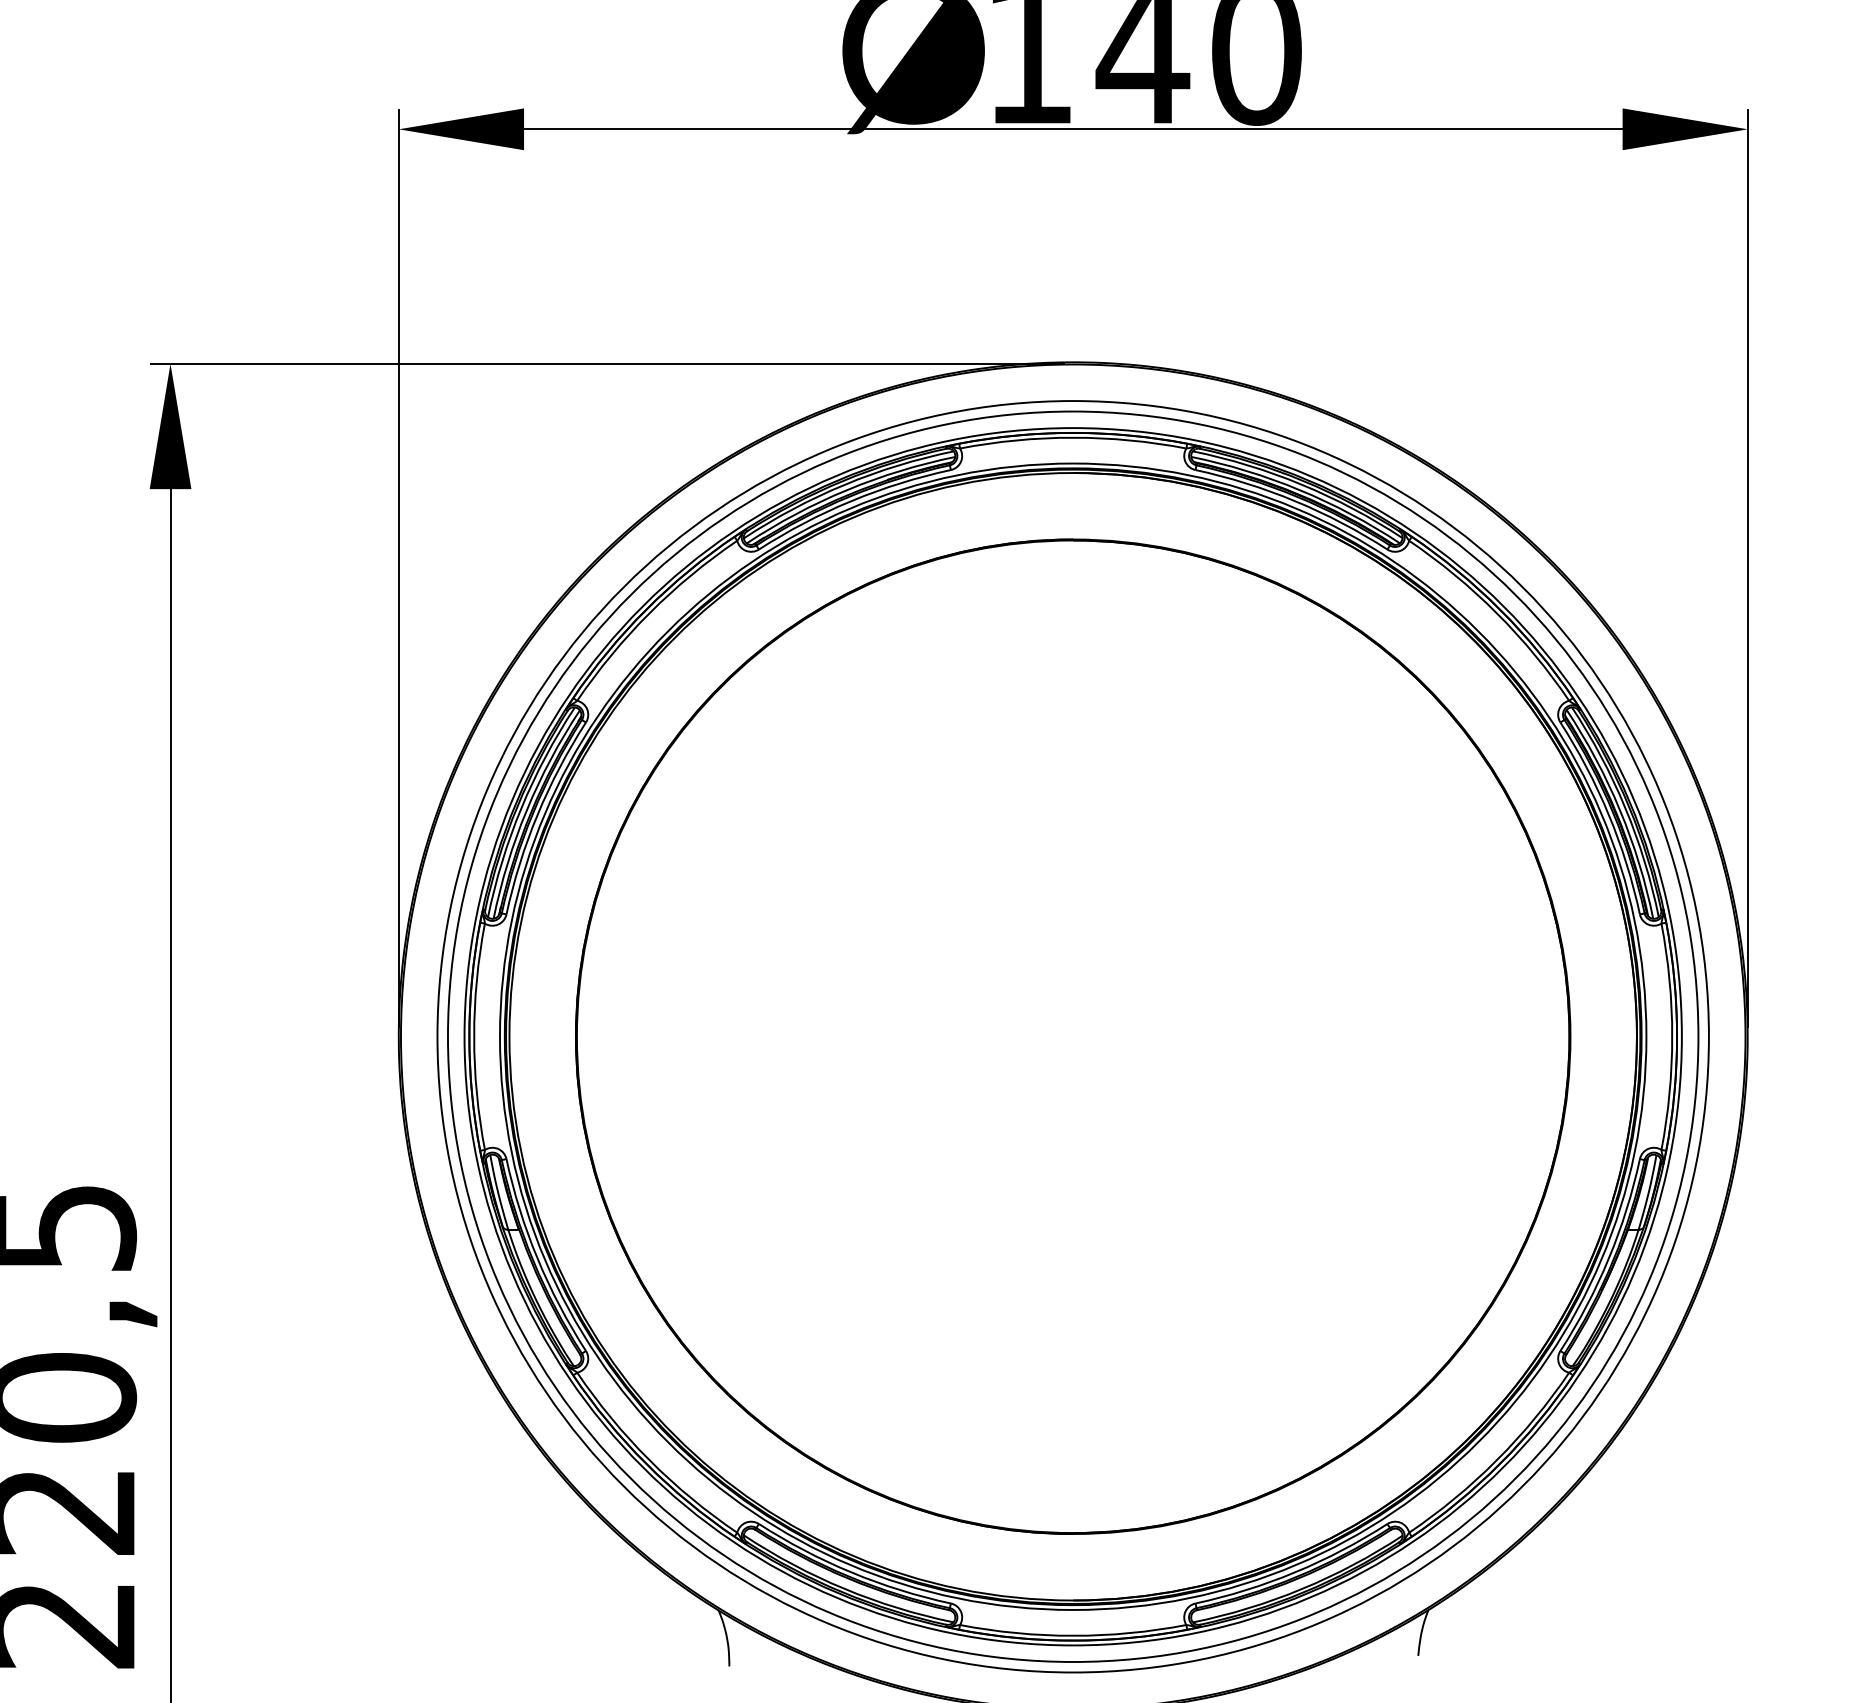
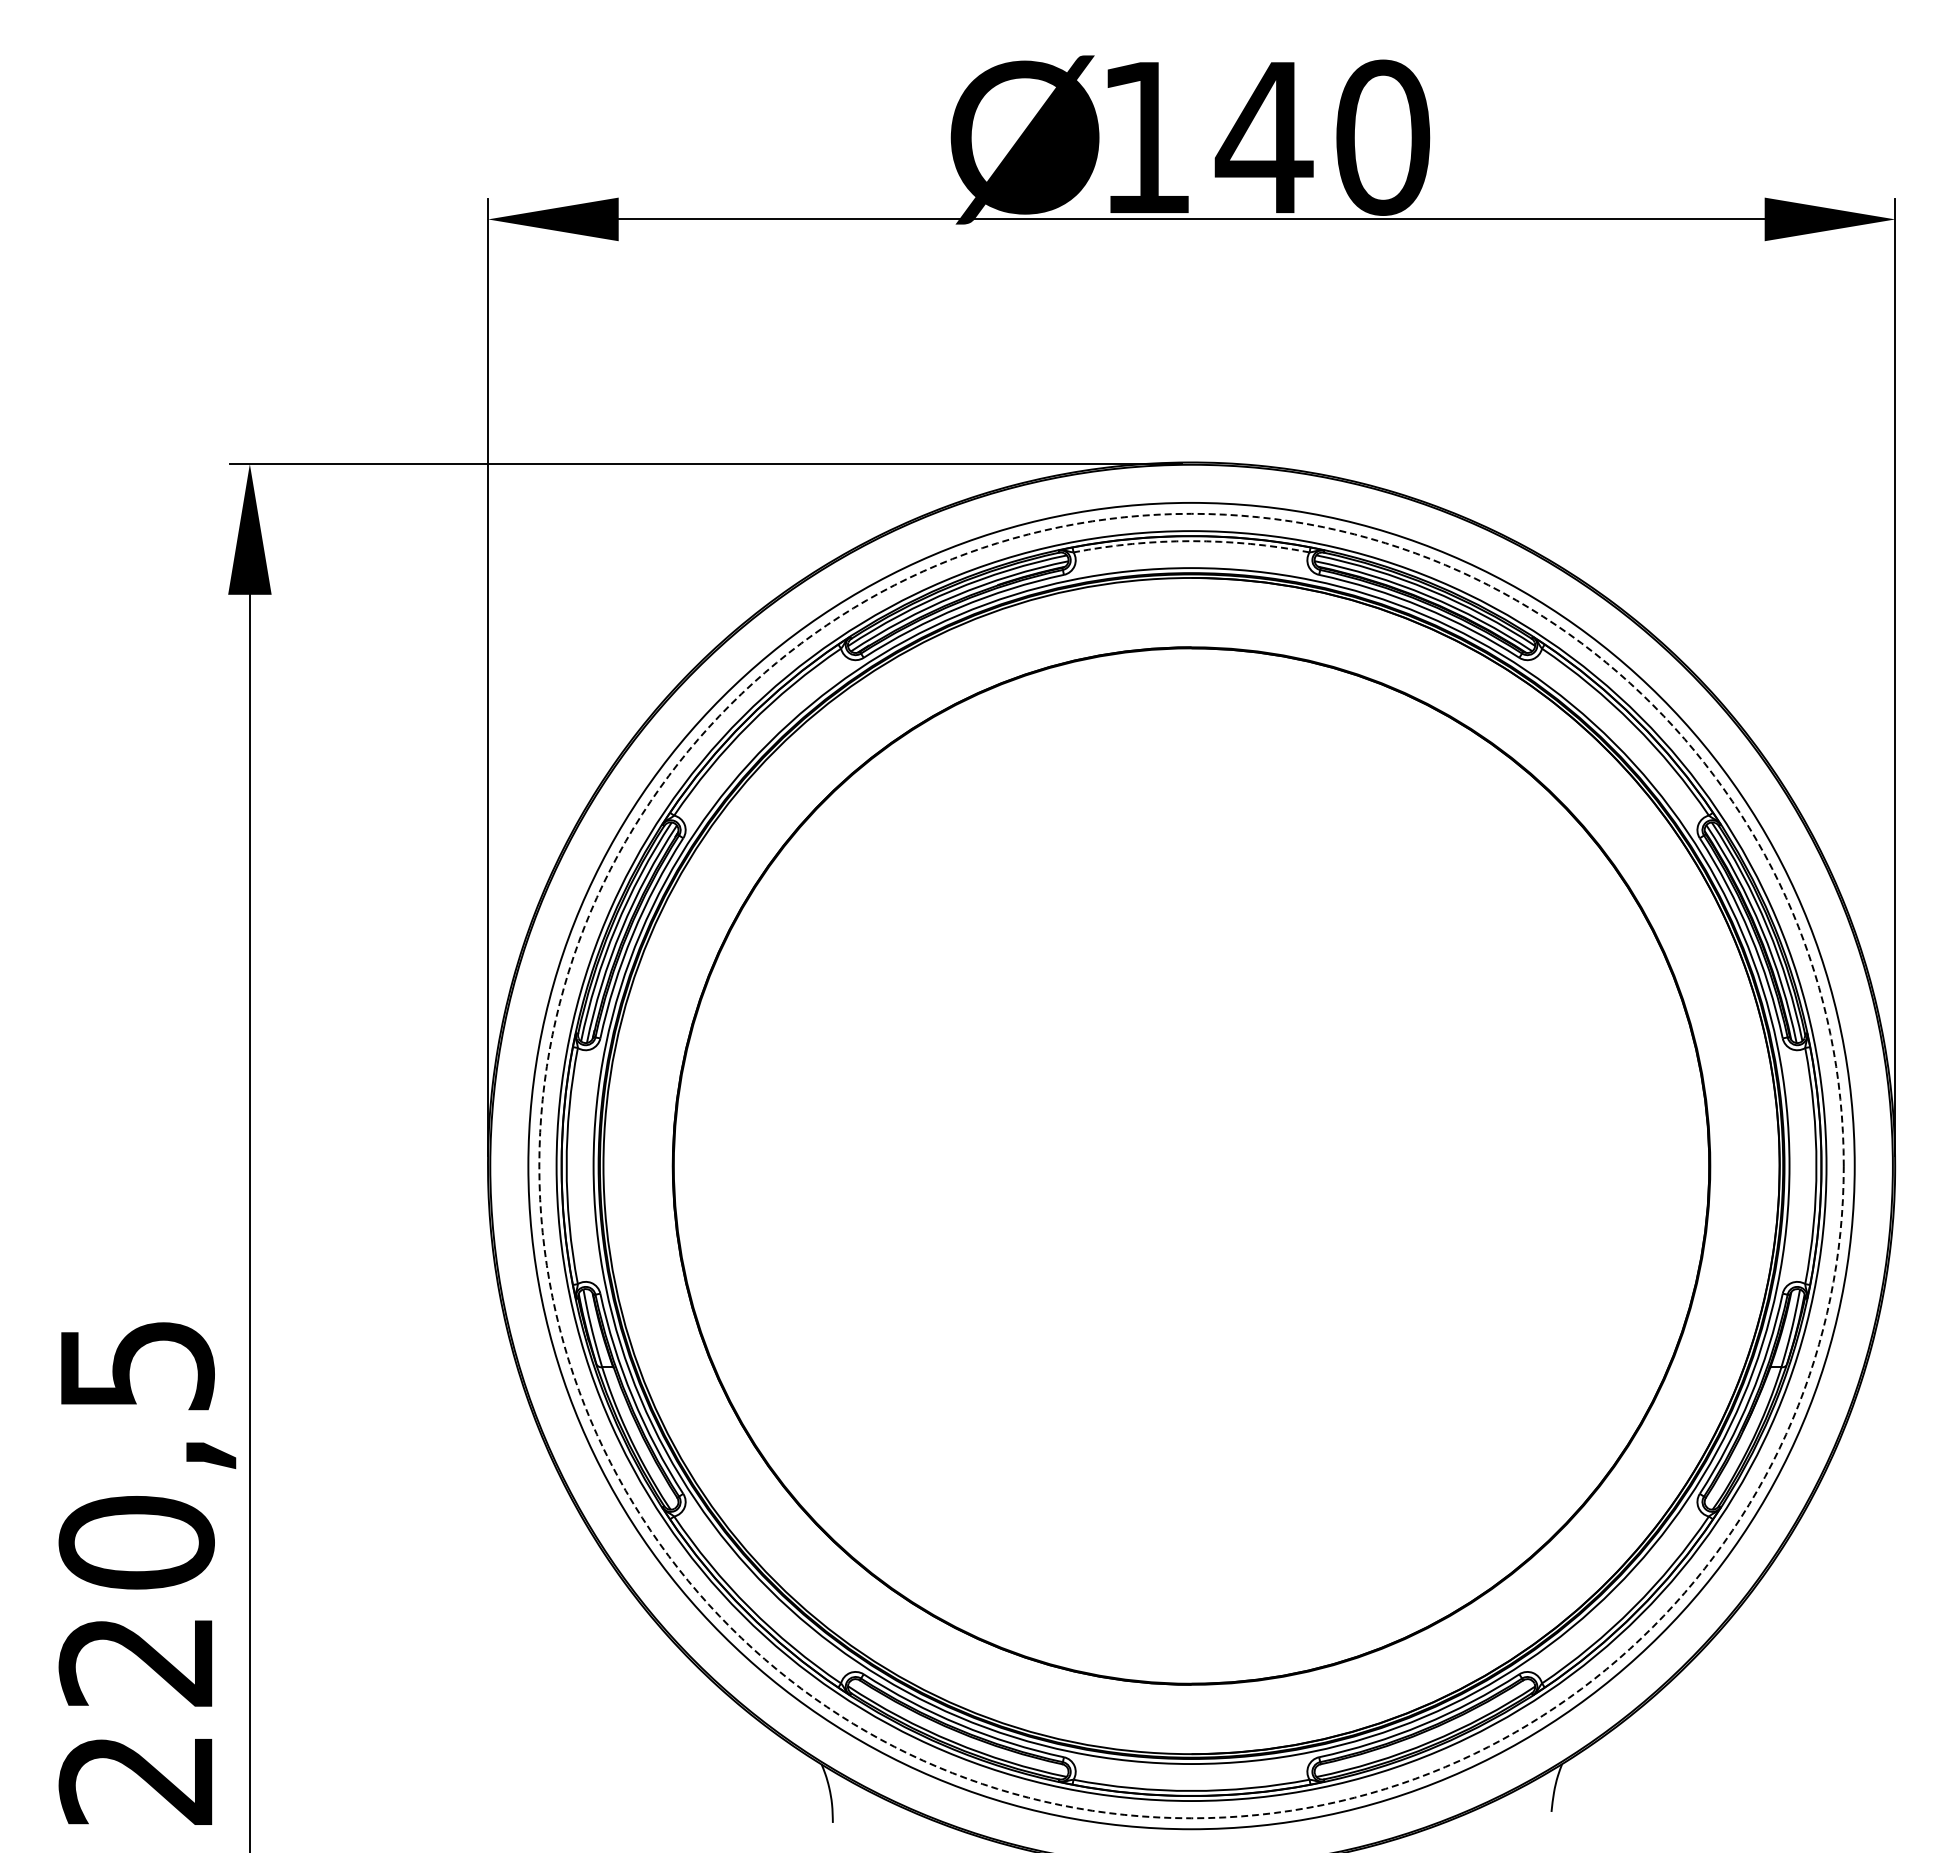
arc: (1073, 438) -> (1191, 541), solid -> dashed
circle: (1073, 1036) -> (1191, 1165), solid -> dashed

